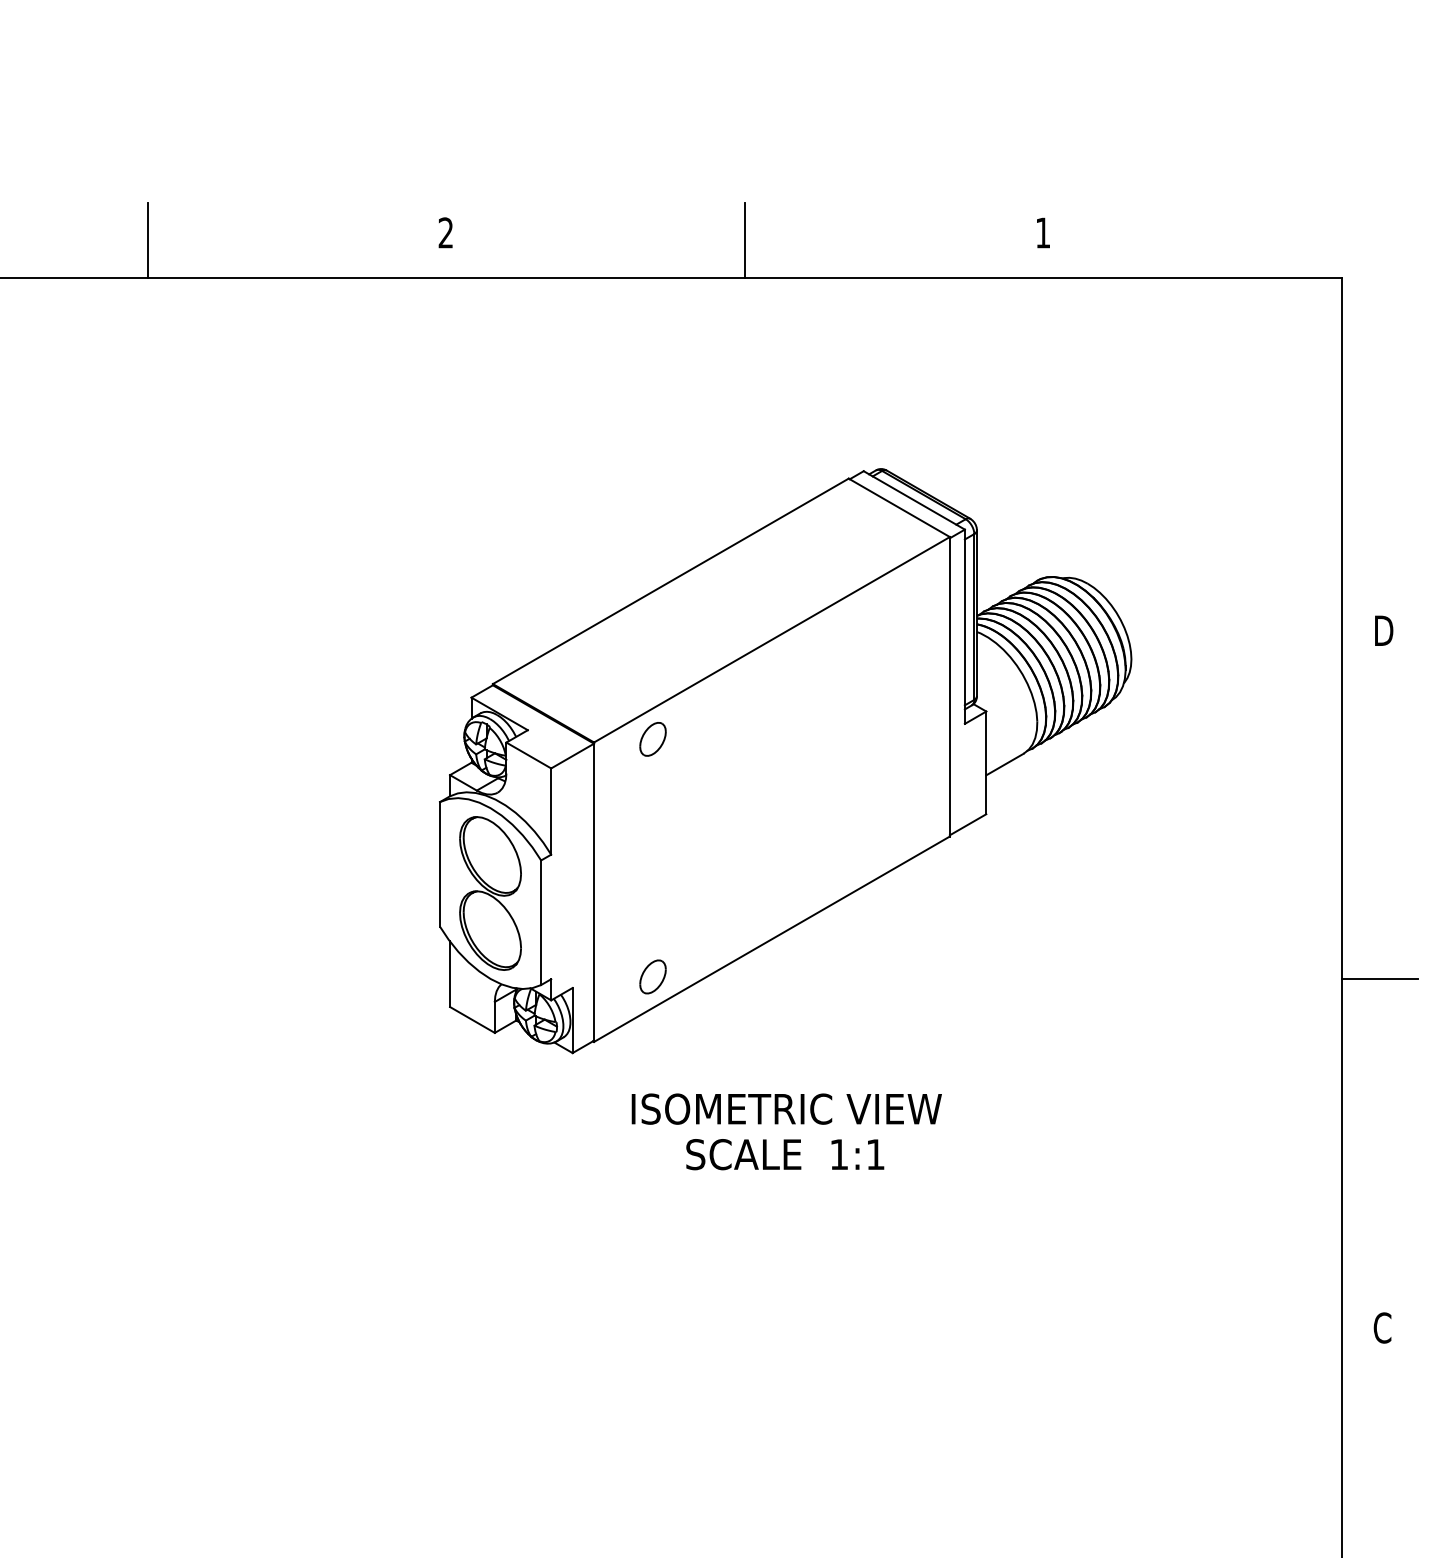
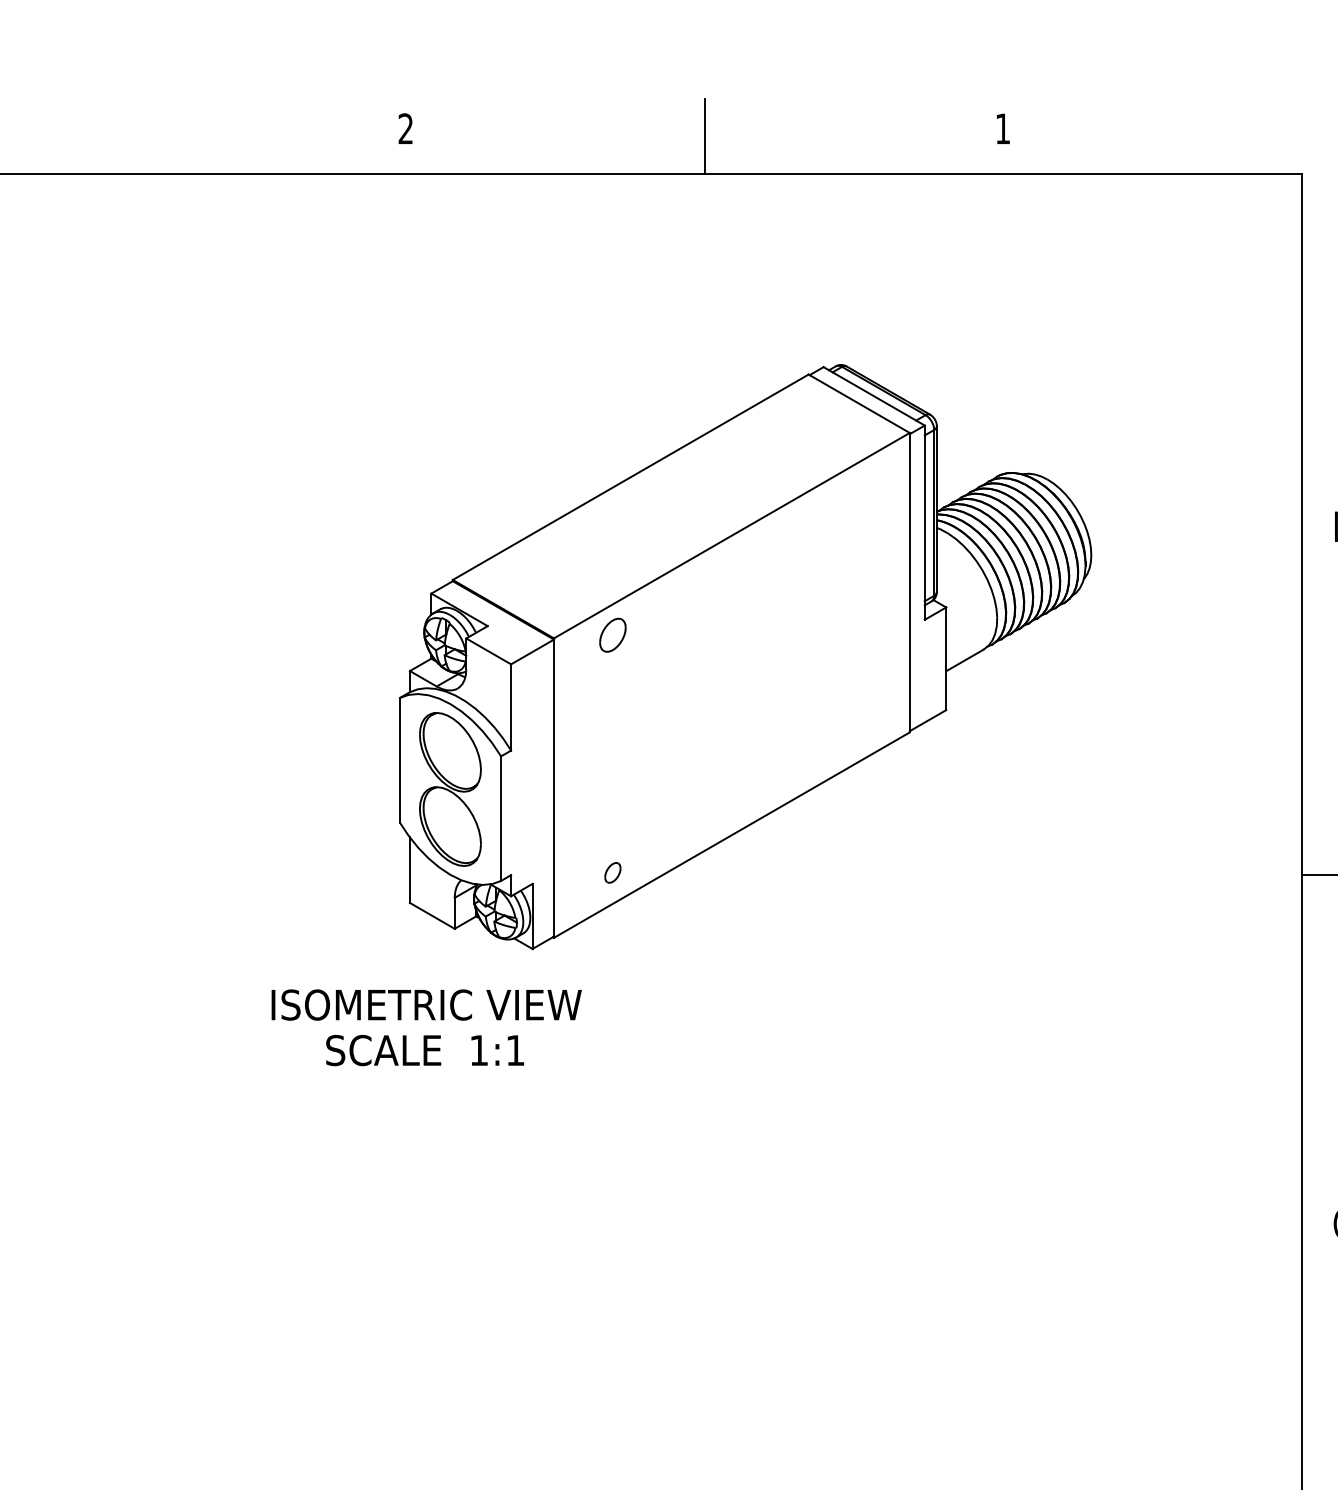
line: (147, 240) -> (107, 136), removed
part: (652, 976) -> (612, 872), size x0.6
text: (786, 1131) -> (426, 1027), moved

